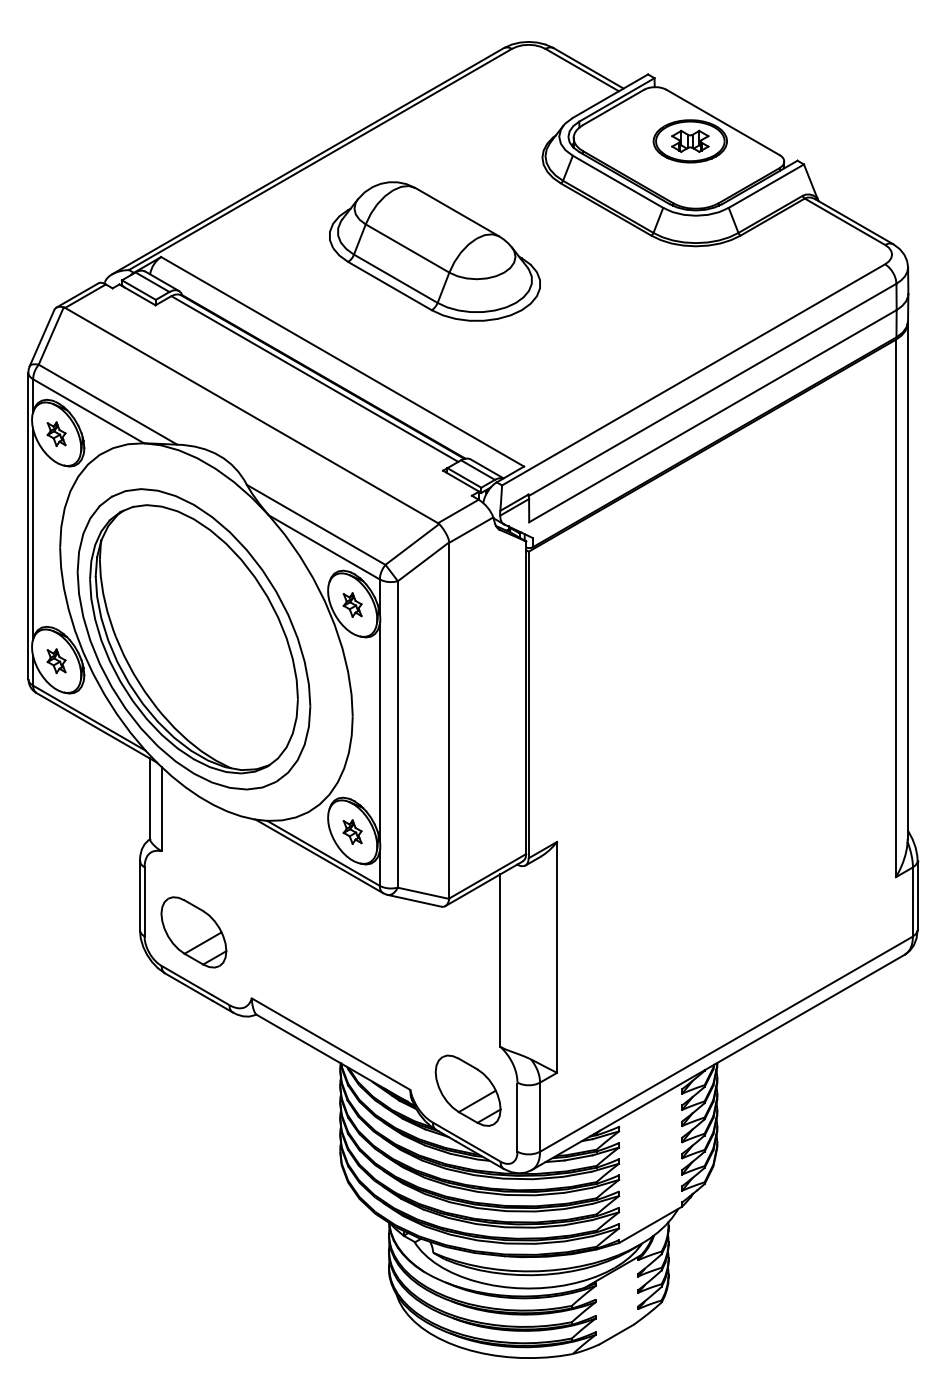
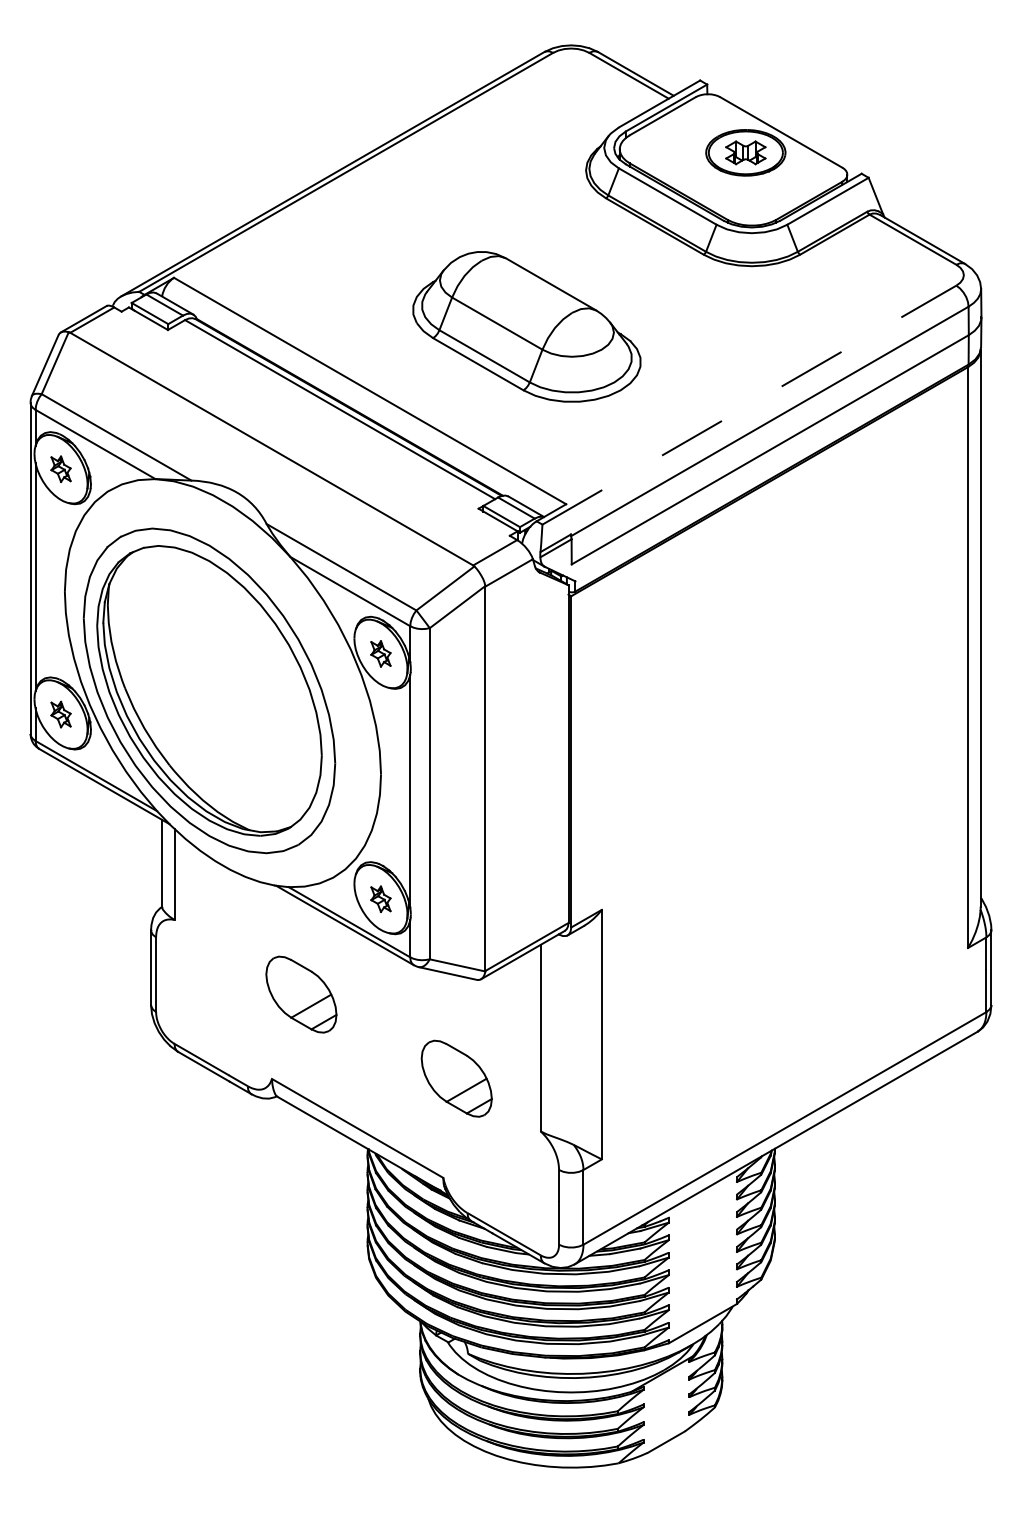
part: (434, 251) -> (526, 326), moved
line: (693, 375) -> (749, 405), solid -> dashed
part: (193, 932) -> (301, 994), moved
part: (467, 1090) -> (456, 1078), moved

